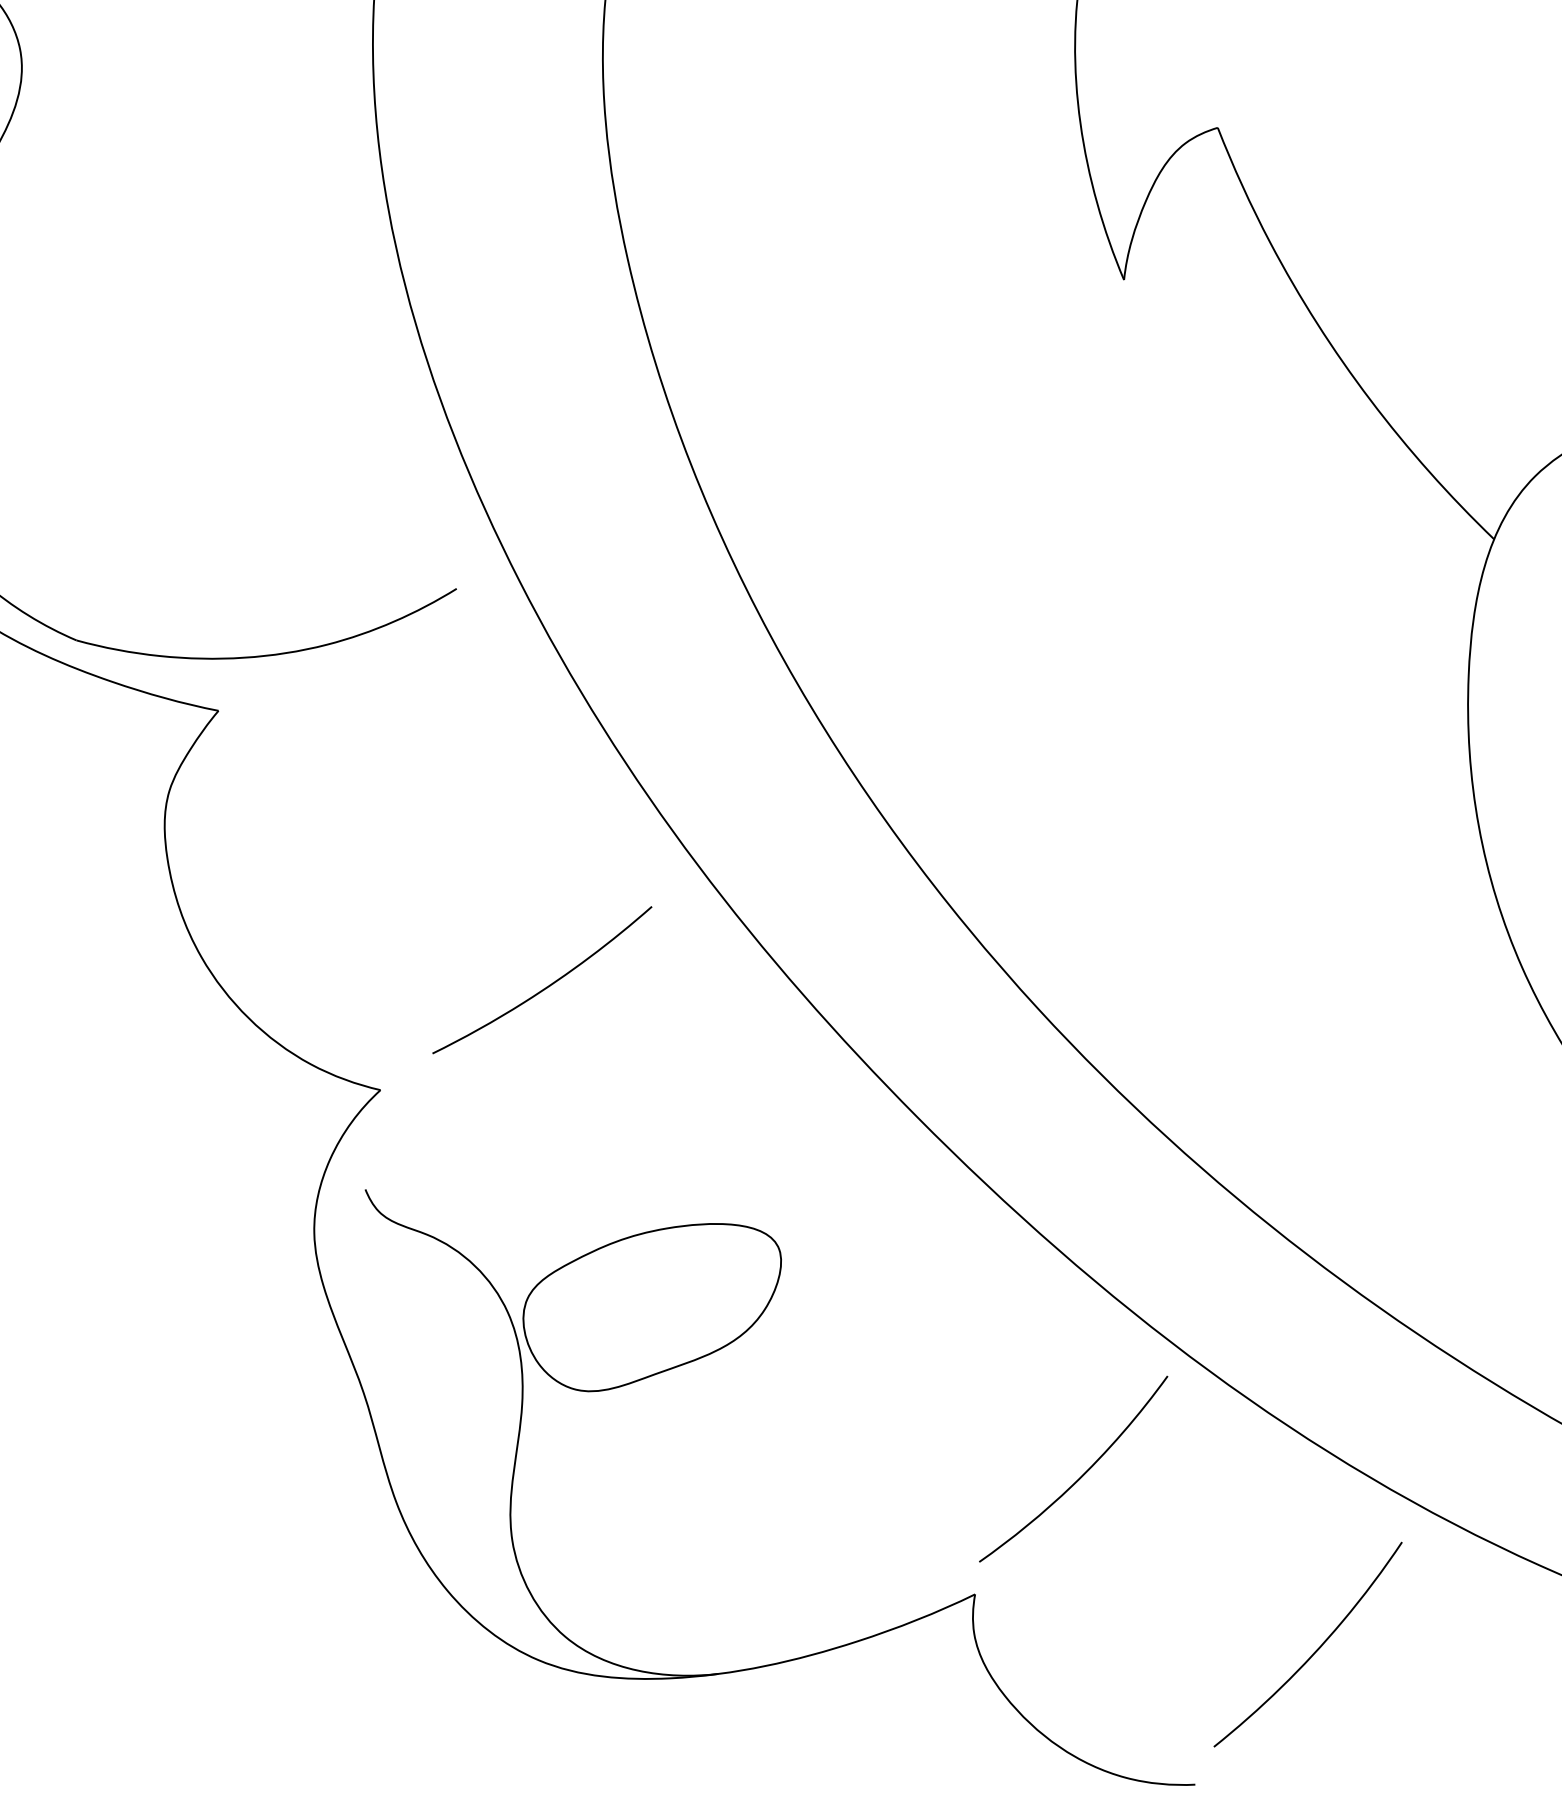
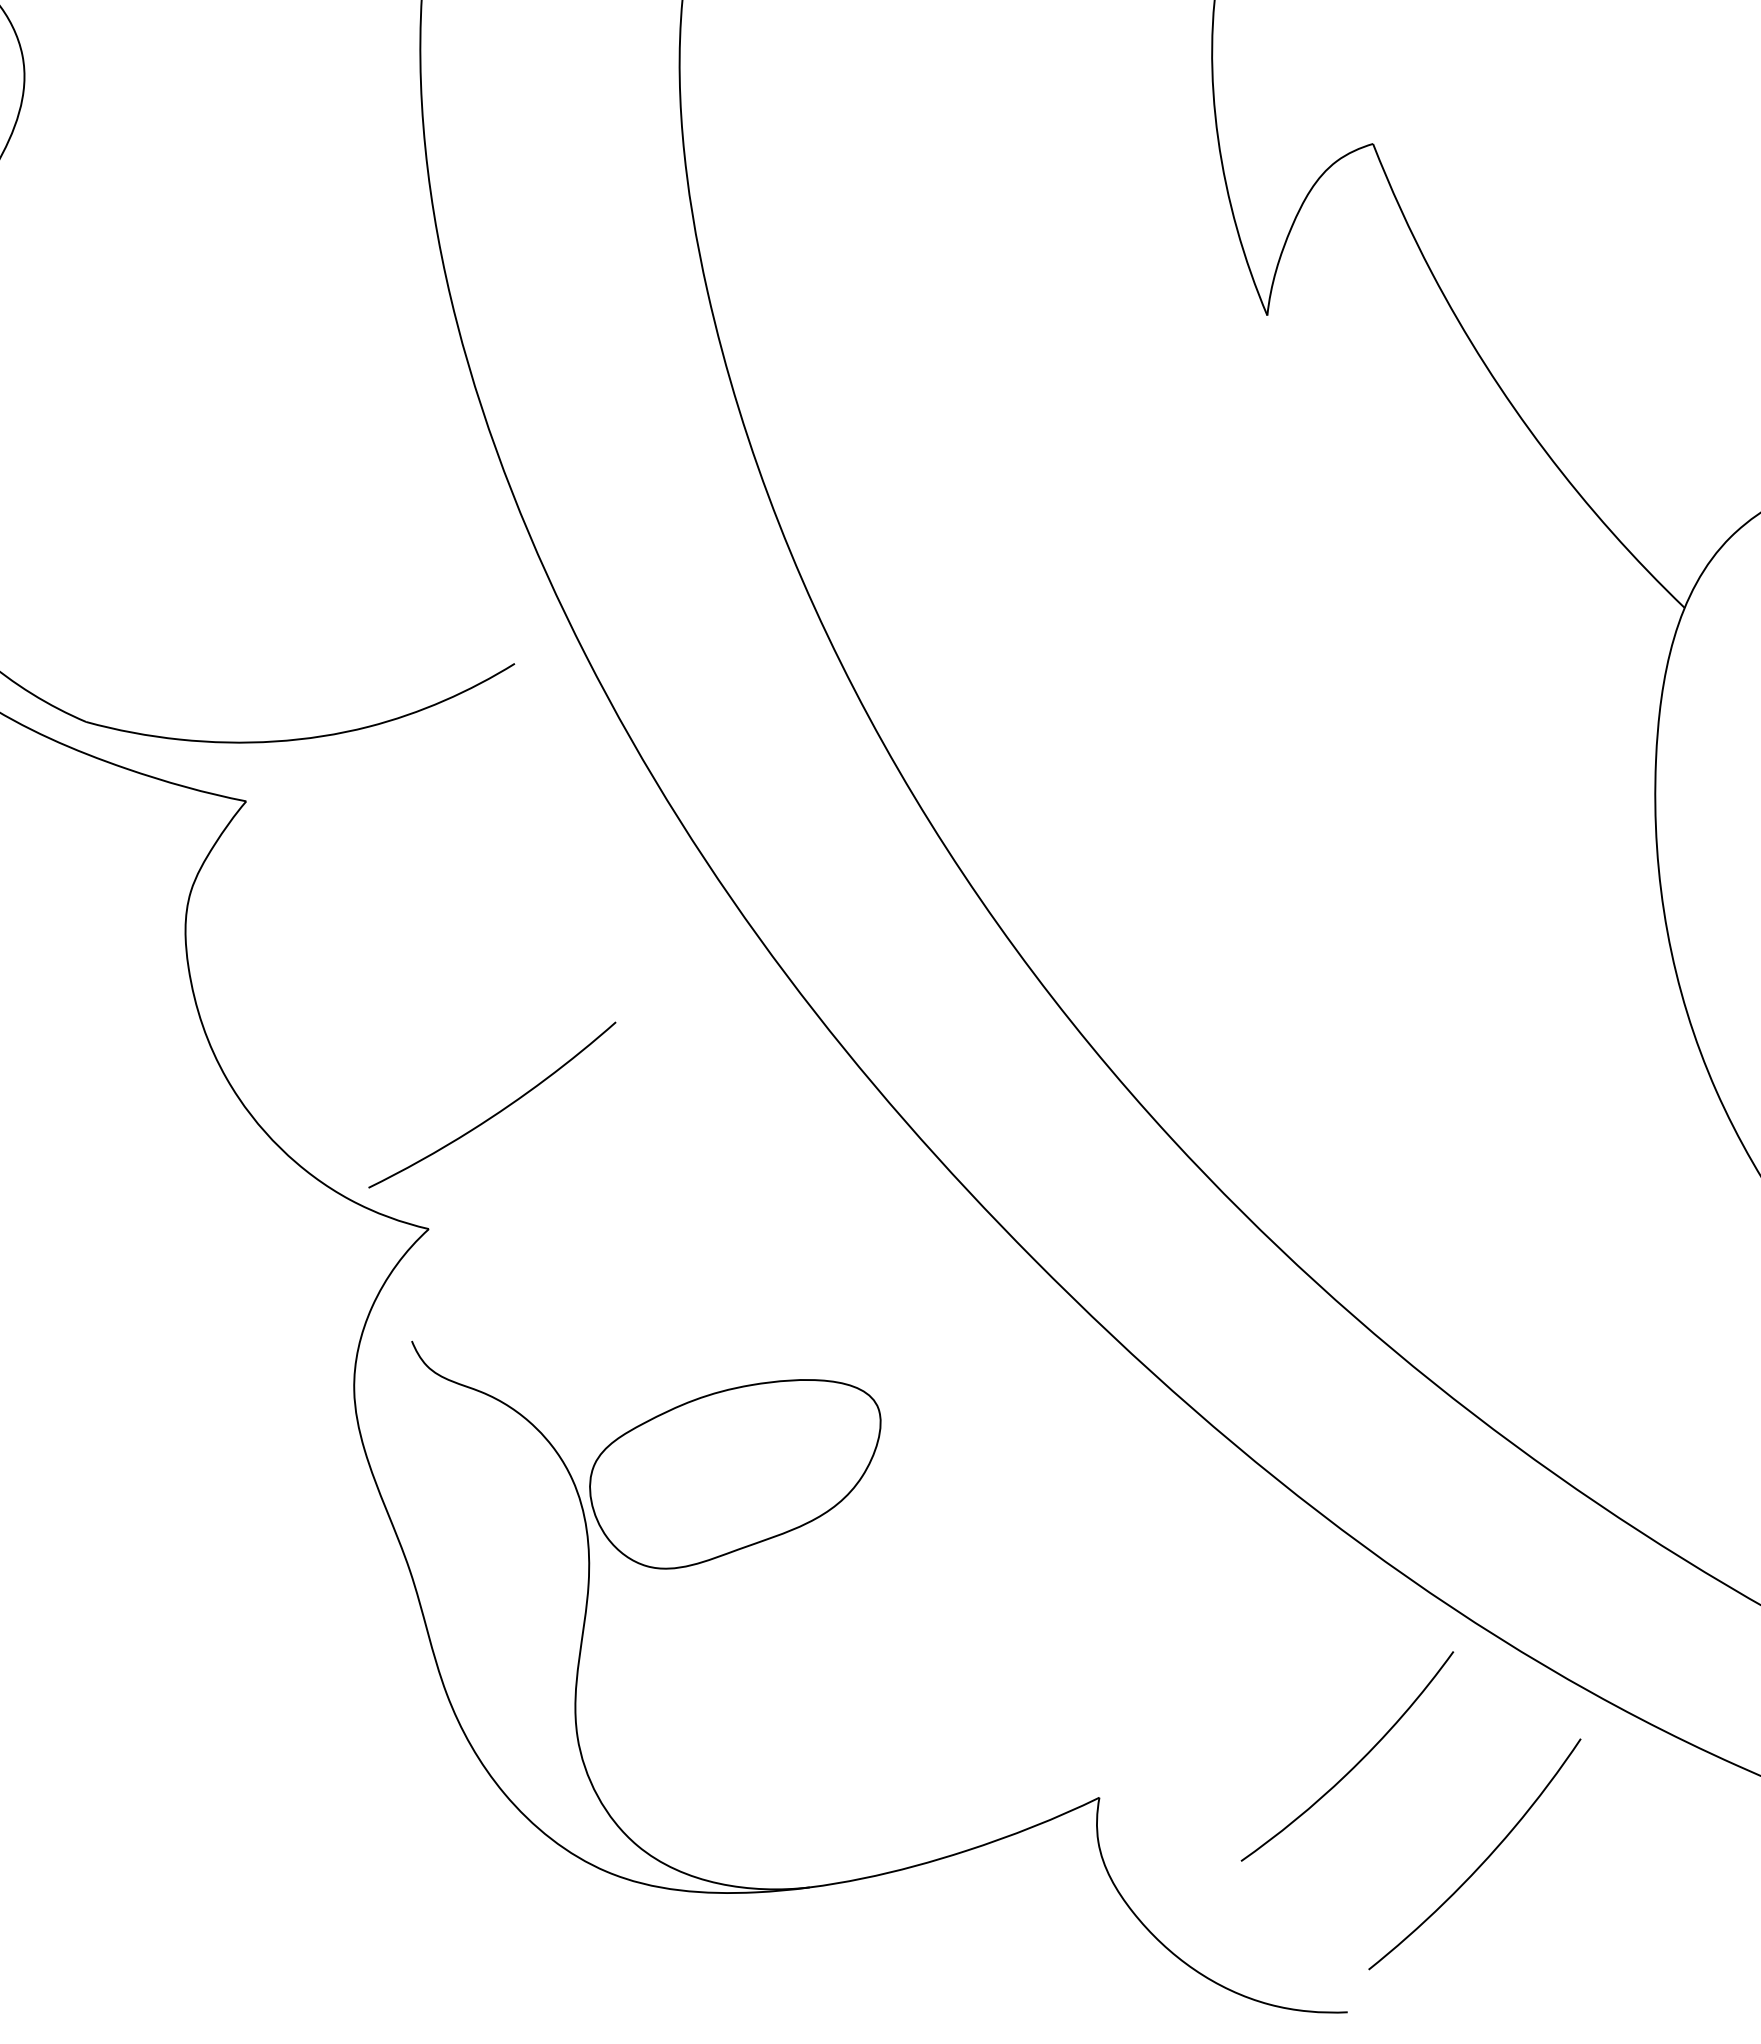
curve: (547, 985) -> (498, 1111), moved
curve: (1080, 1476) -> (1355, 1764), moved

